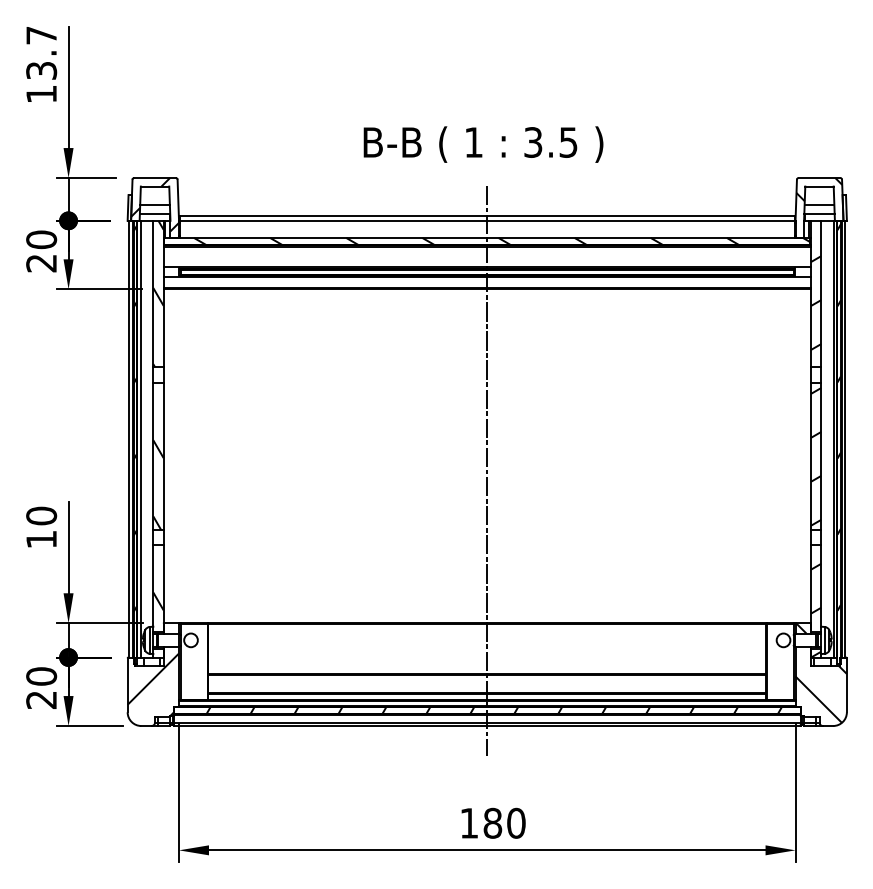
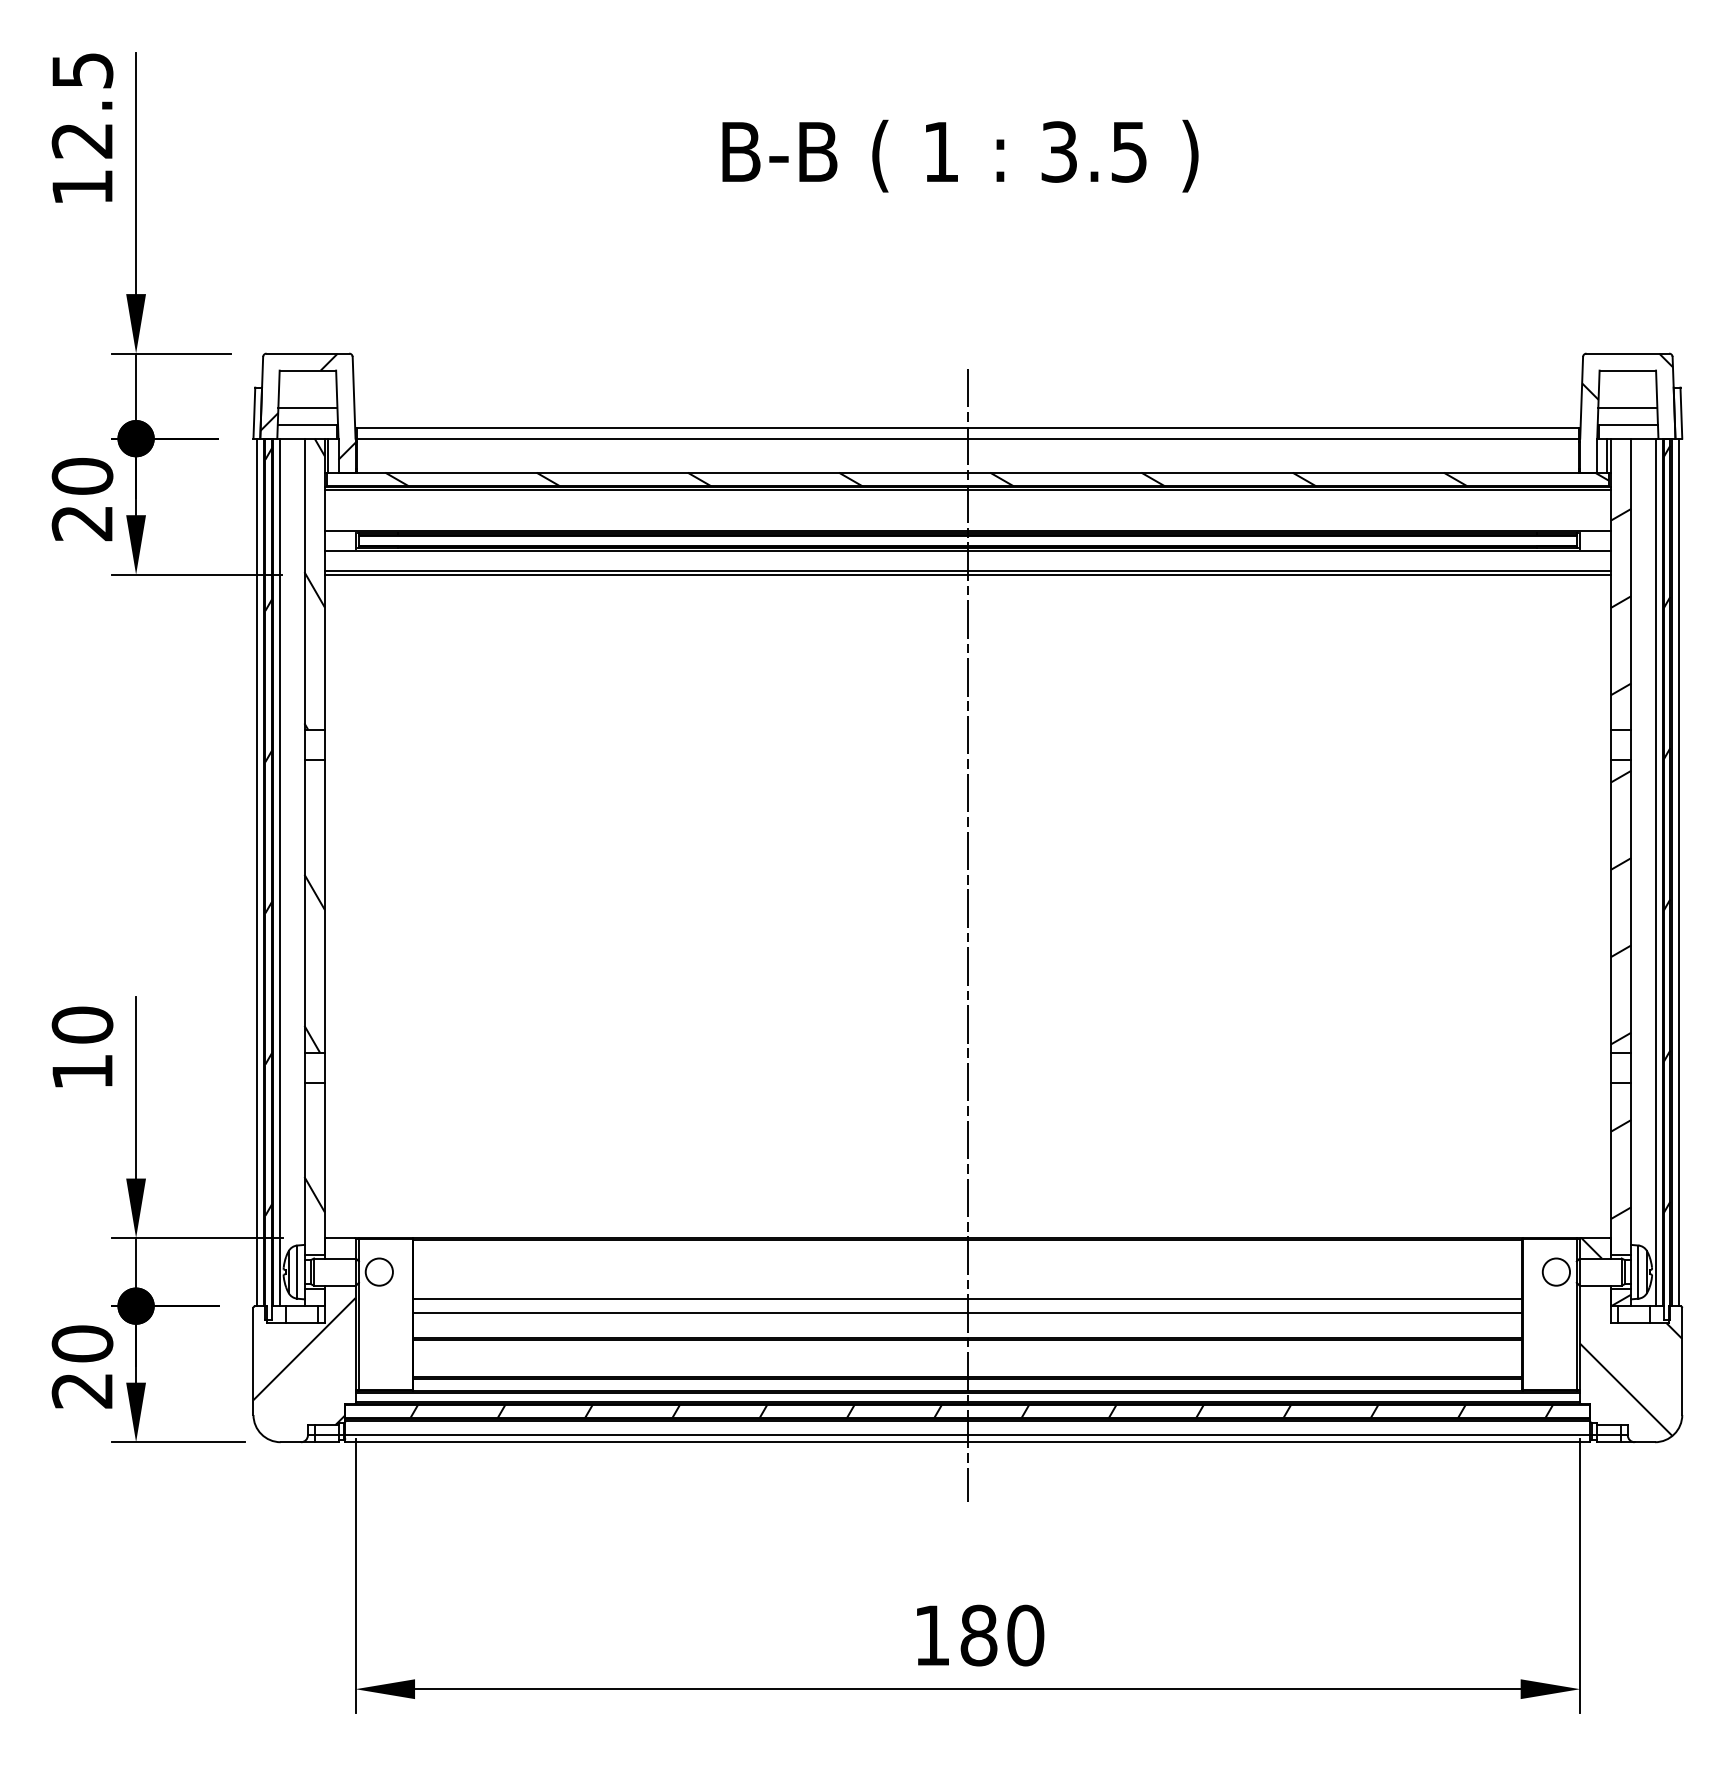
text: (41, 53) -> (82, 106), 13.7 -> 12.5
text: (483, 144) -> (960, 155), moved
line: (487, 654) -> (968, 1300), added
line: (487, 660) -> (968, 1312), added

